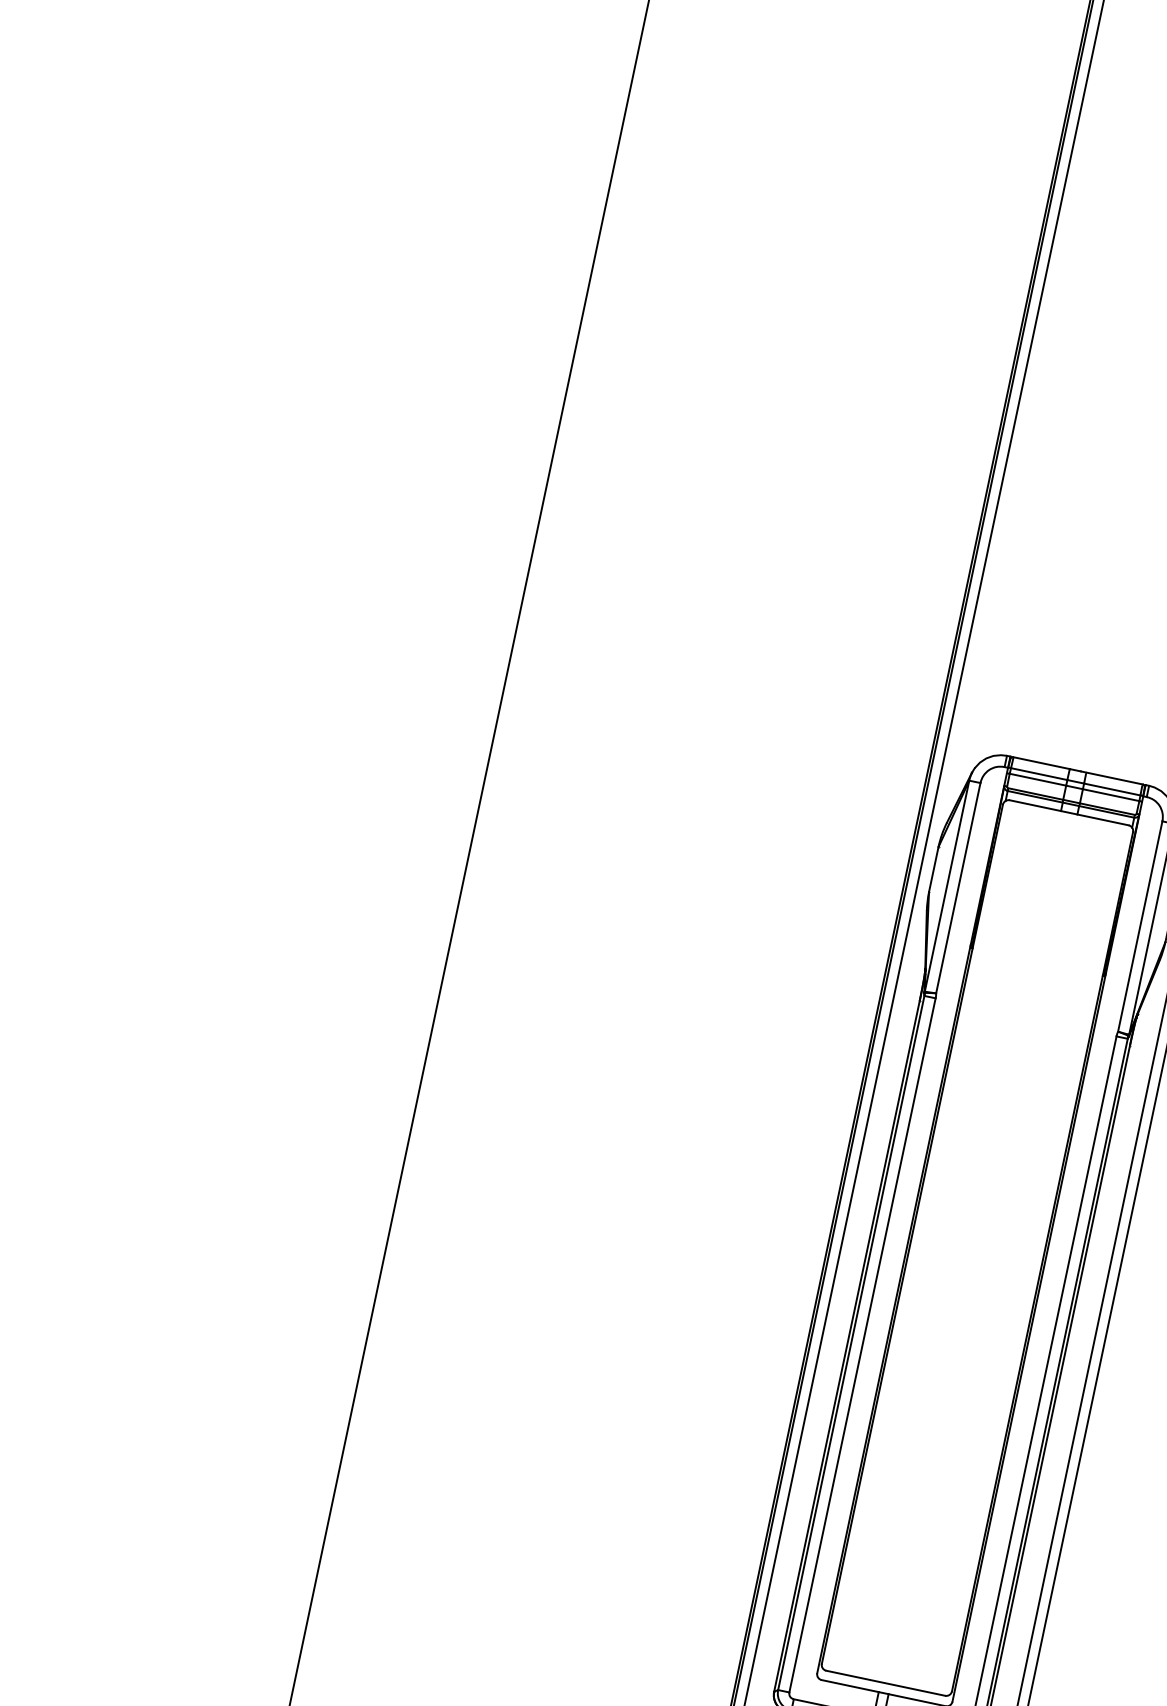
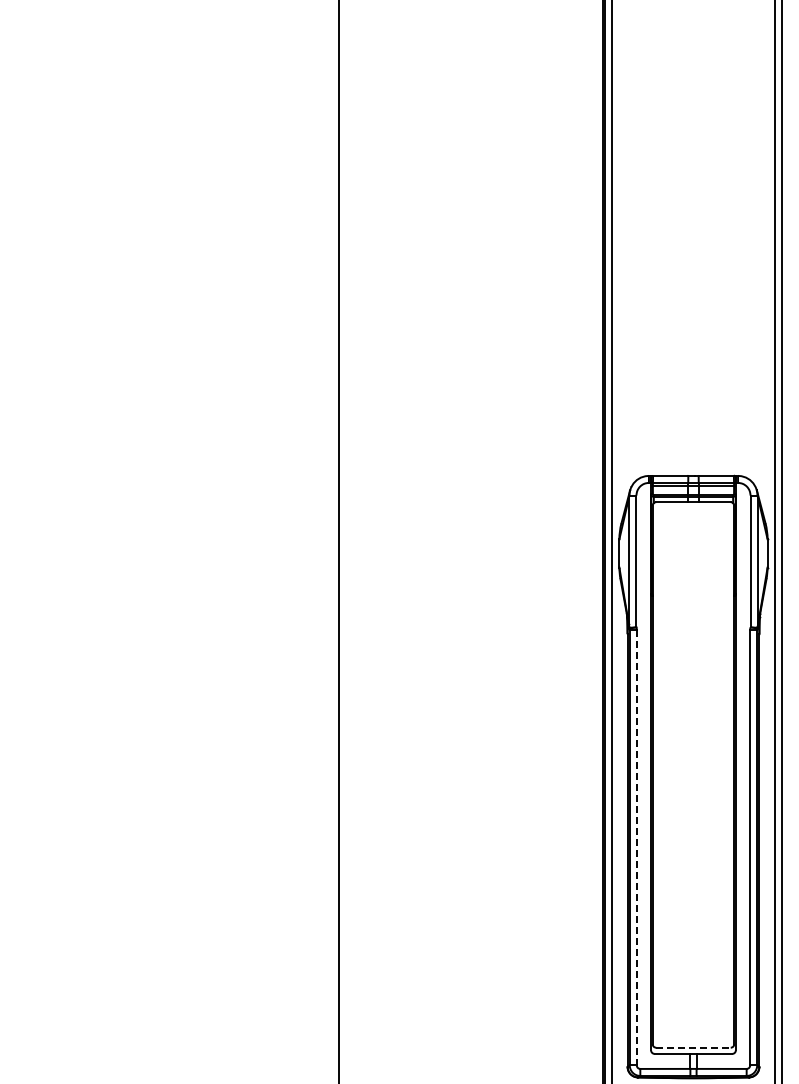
line: (862, 1344) -> (636, 847), solid -> dashed
line: (885, 1682) -> (693, 1047), solid -> dashed

